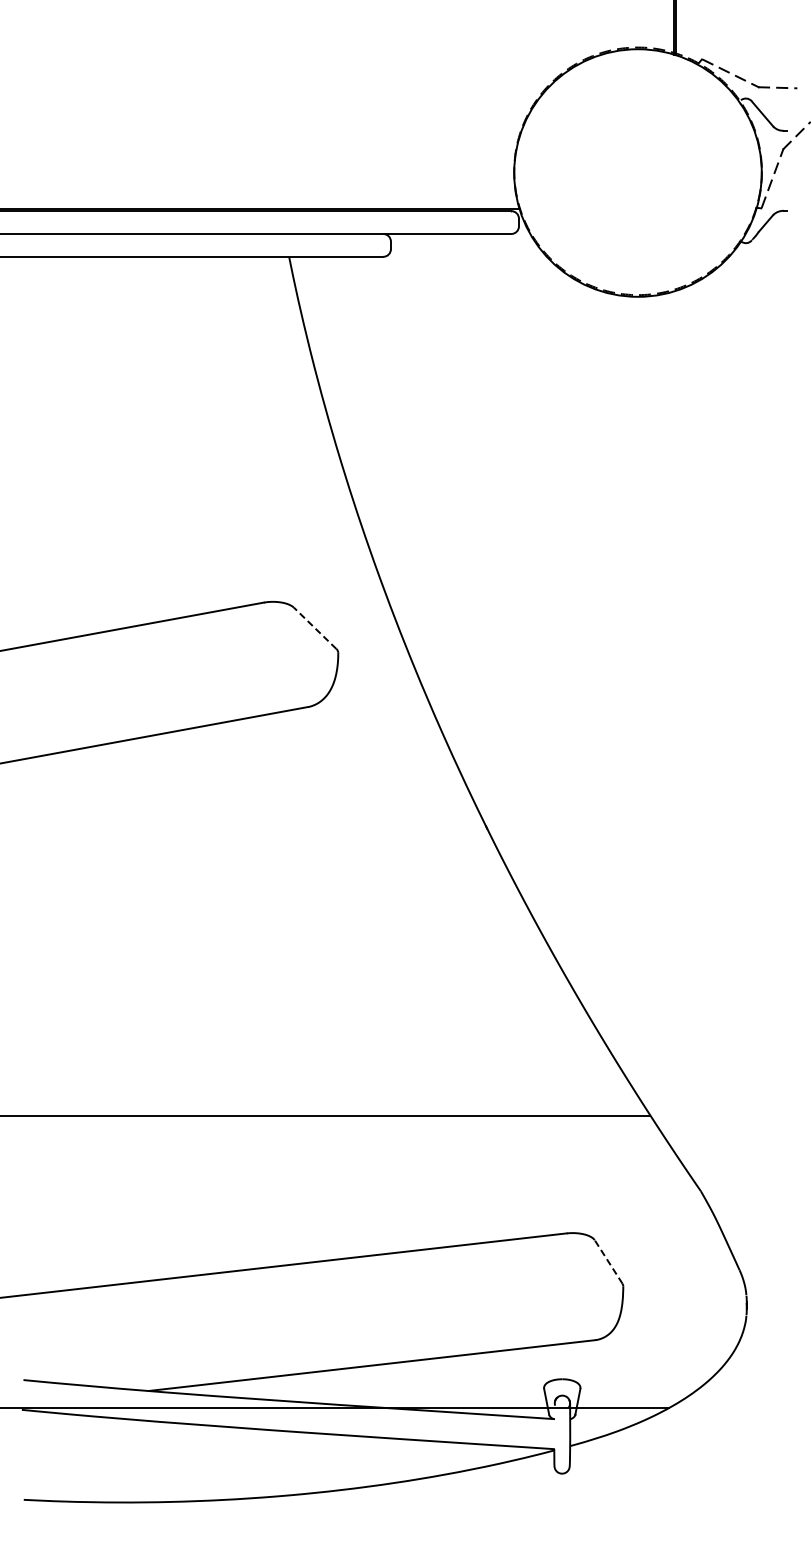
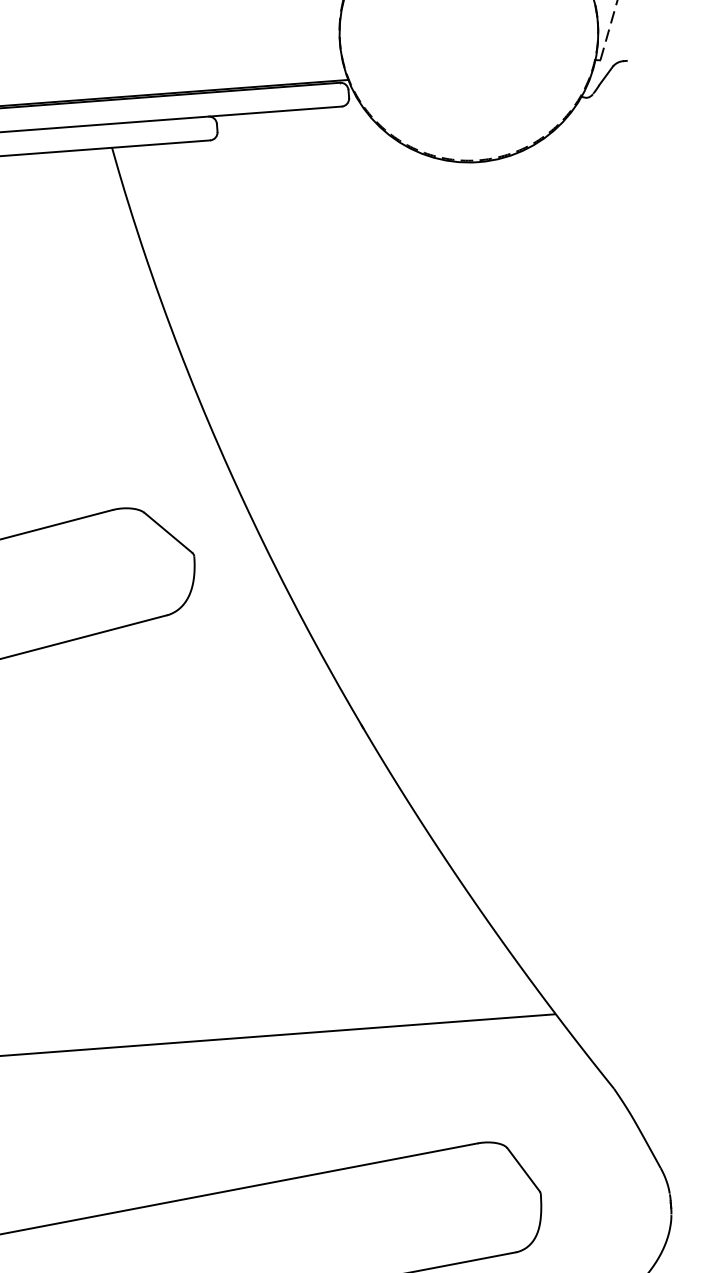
line: (315, 628) -> (168, 532), dashed -> solid
line: (608, 1261) -> (523, 1169), dashed -> solid

